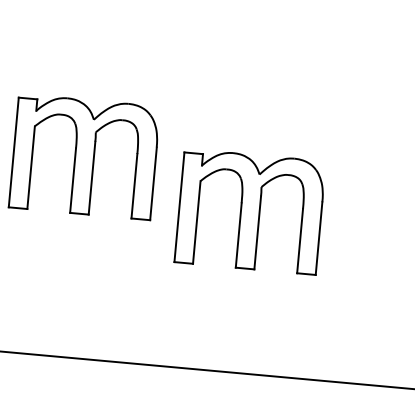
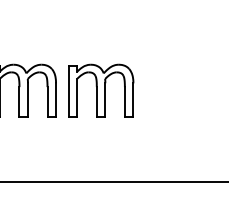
part: (251, 211) -> (101, 90), moved

